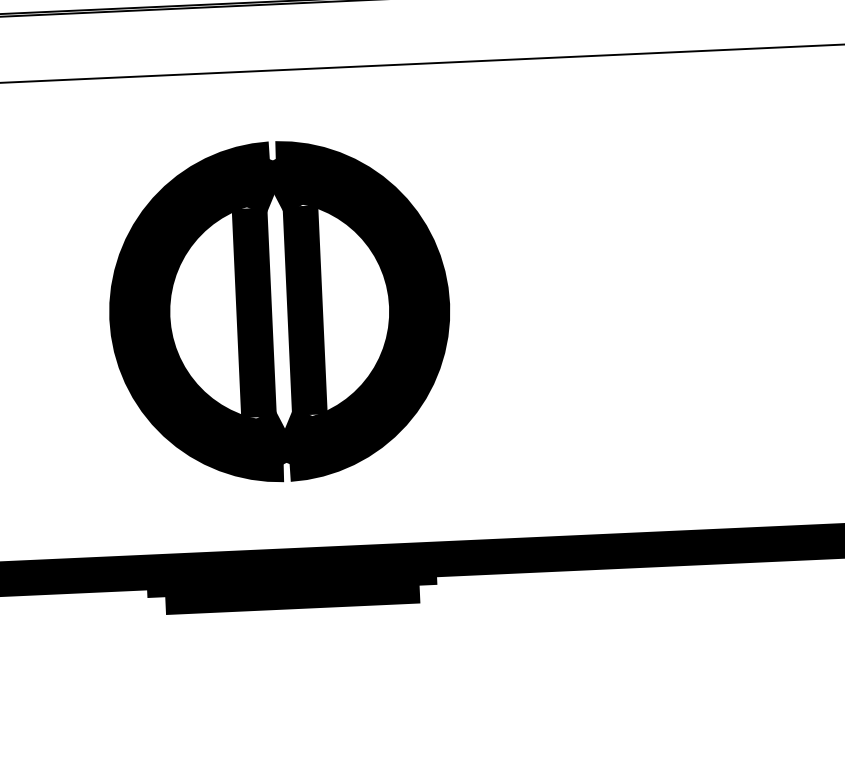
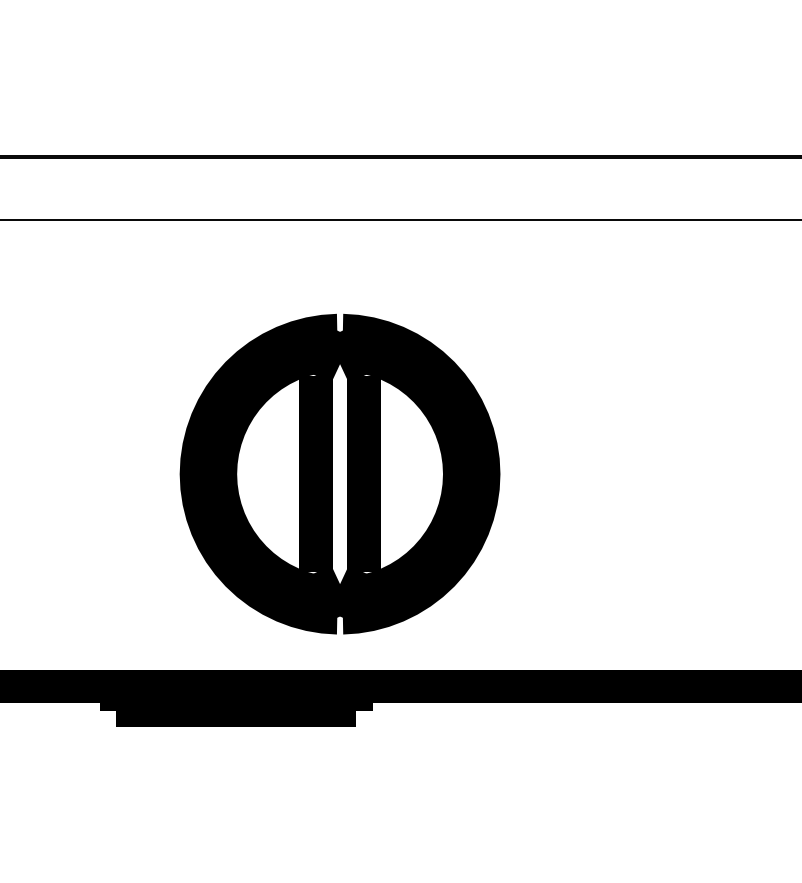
part: (279, 310) -> (339, 473), moved

